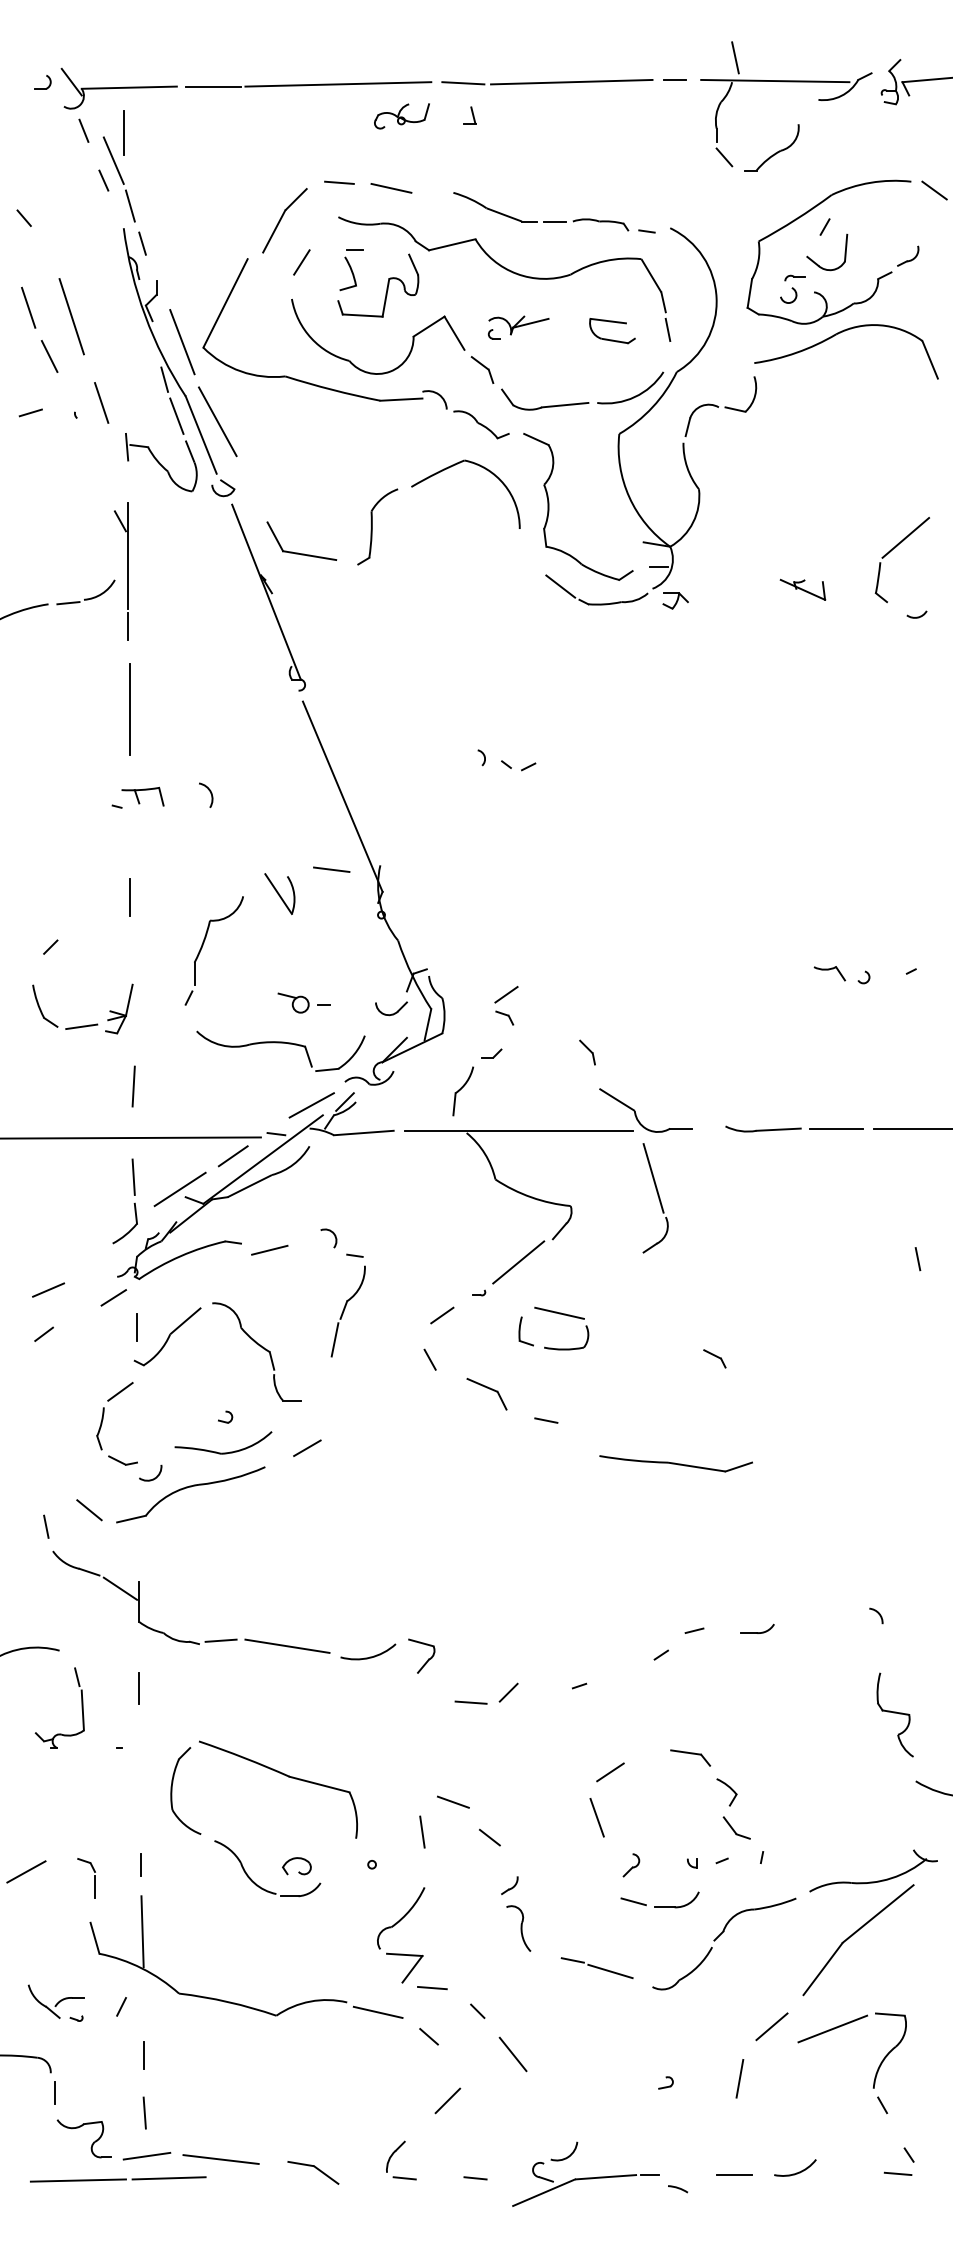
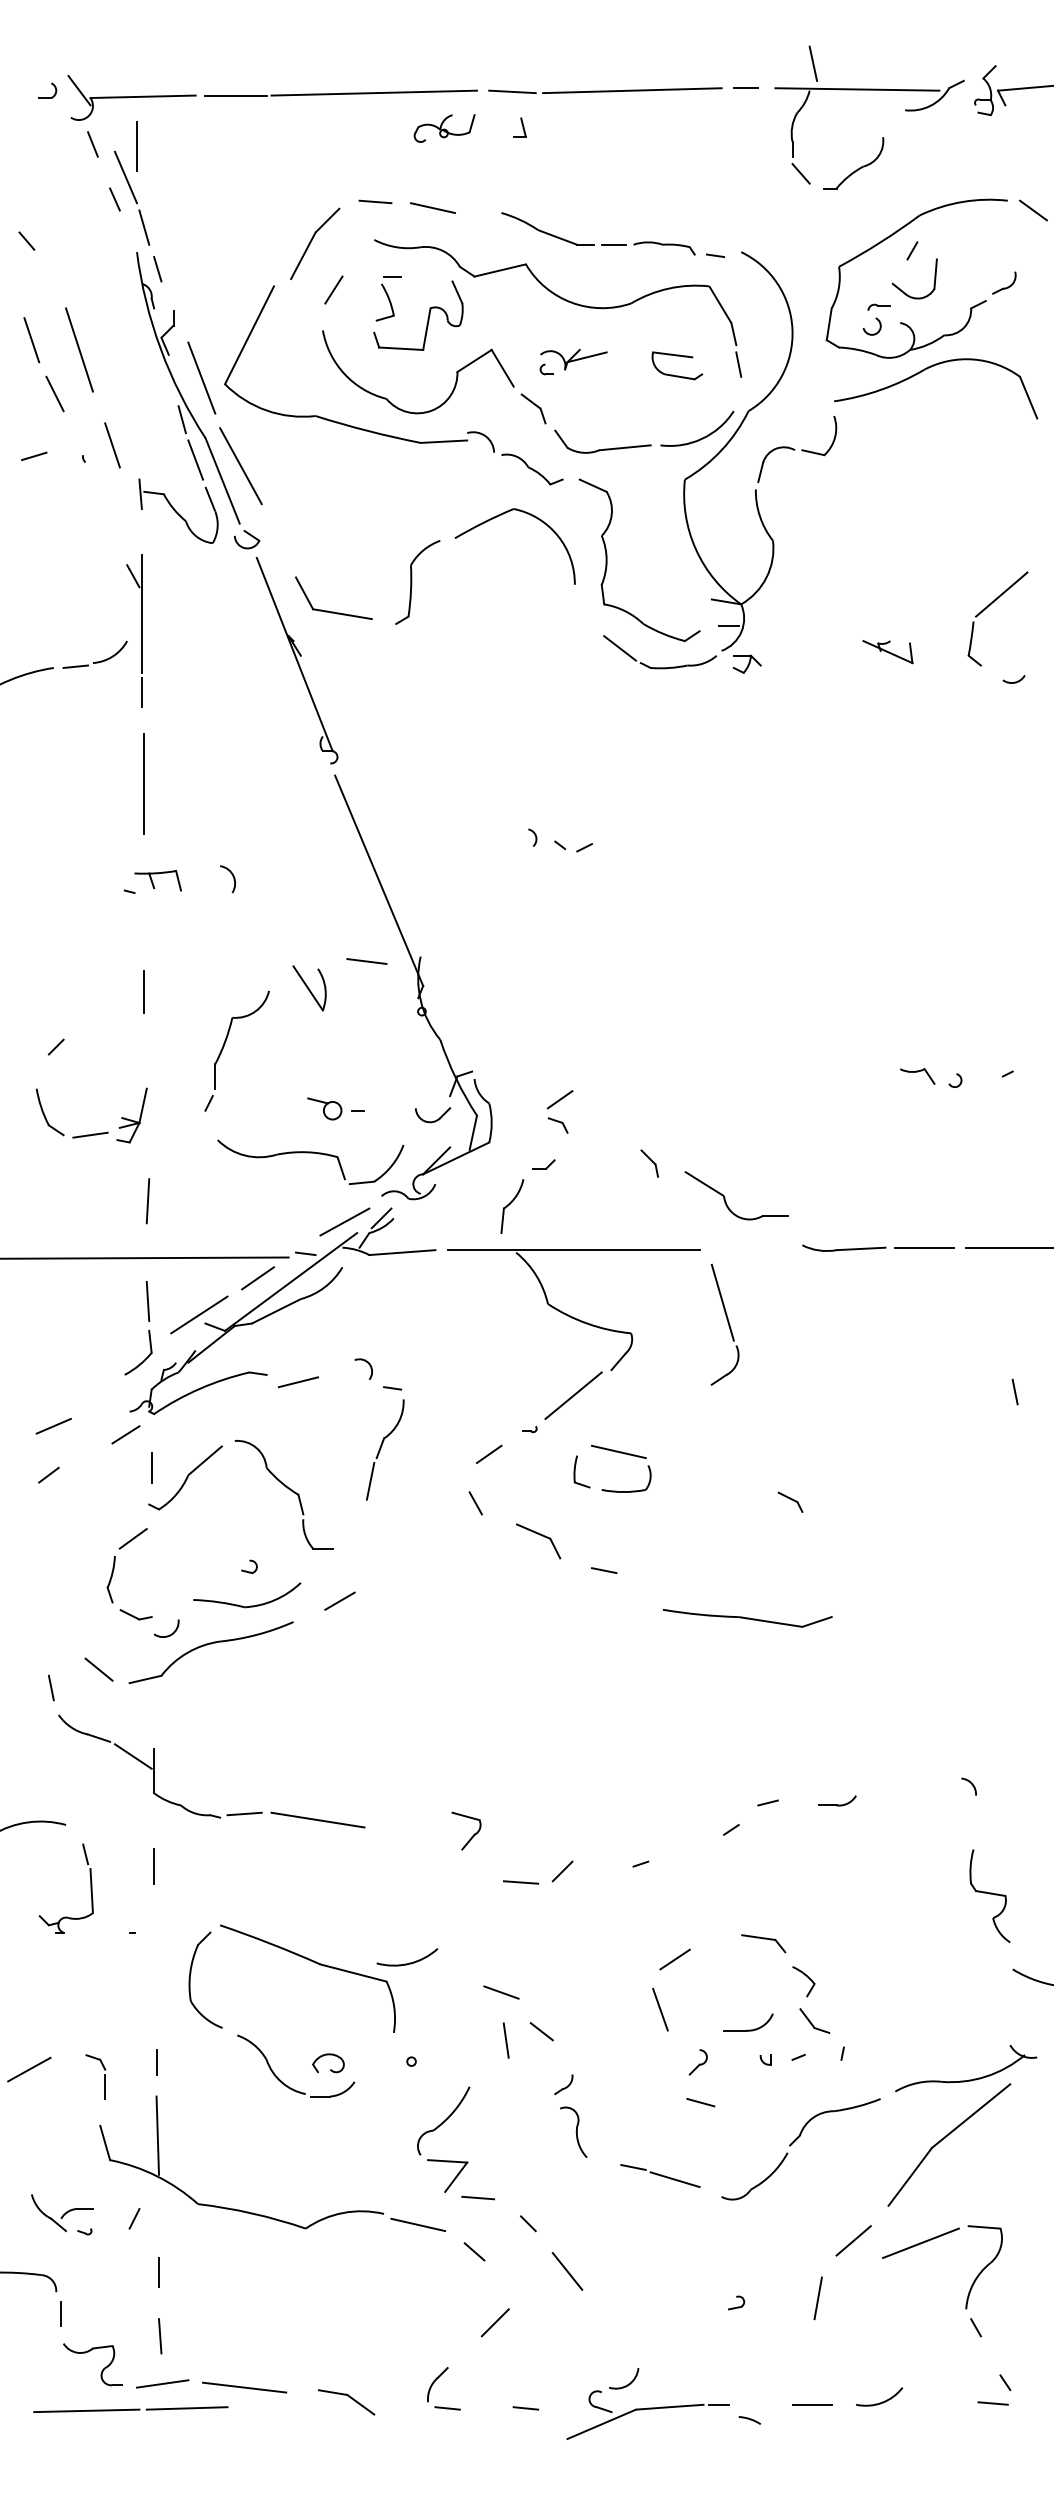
part: (636, 1112) -> (725, 1197), moved
arc: (370, 1656) -> (409, 1962), moved
line: (421, 1832) -> (505, 2040), moved
part: (676, 1906) -> (748, 2029), moved

